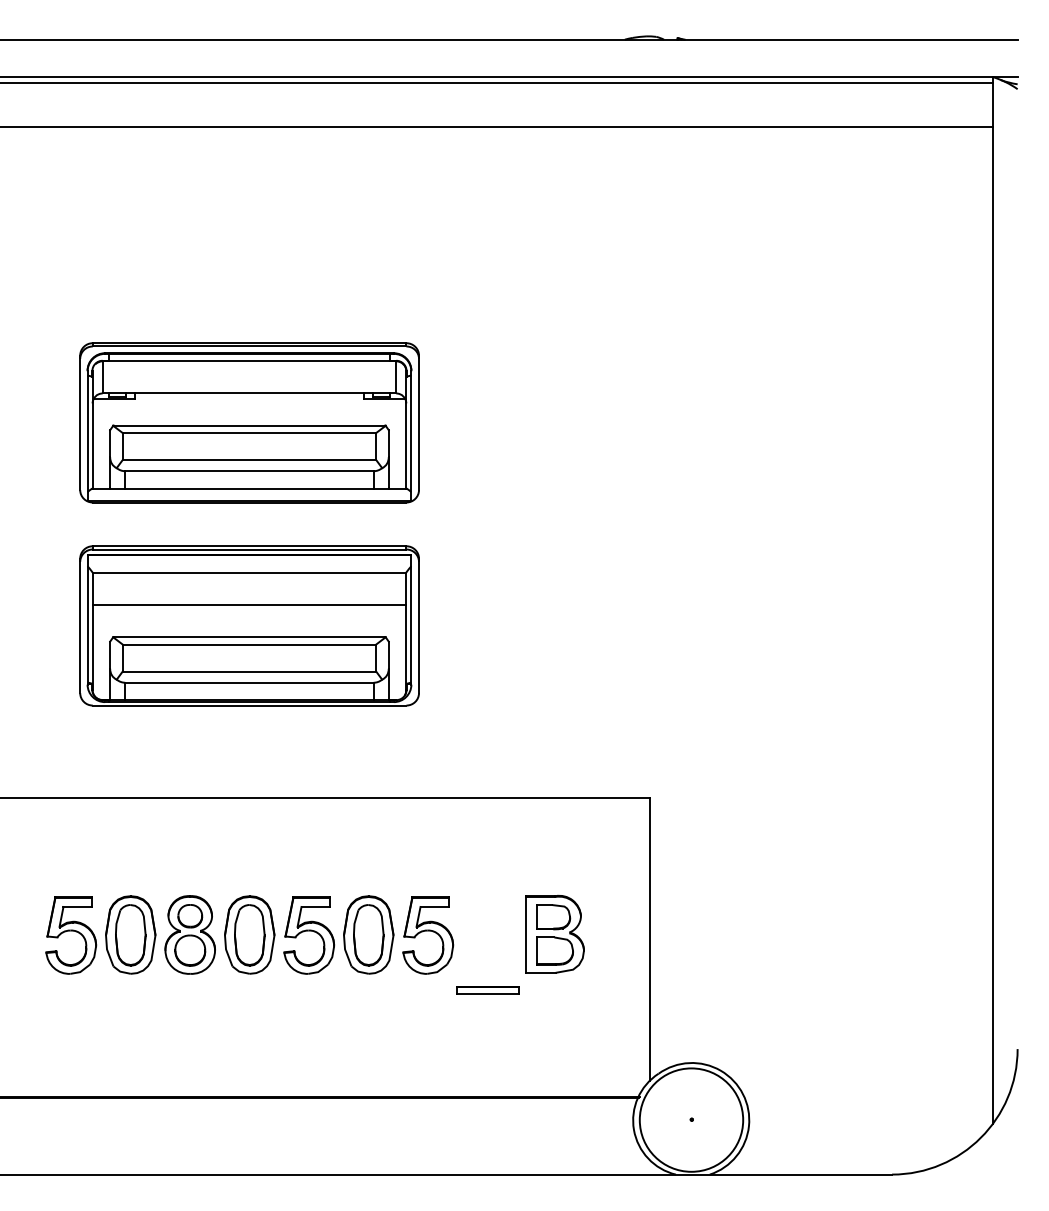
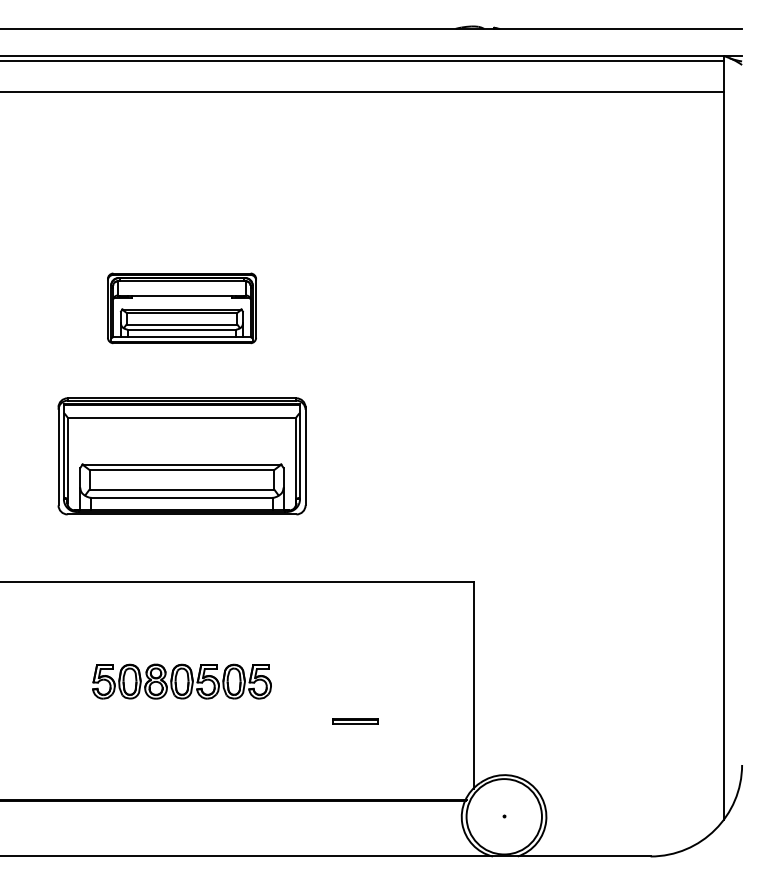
part: (248, 423) -> (181, 308), size x0.6
line: (248, 605) -> (181, 441), removed
part: (248, 934) -> (181, 681), size x0.6
part: (554, 934) -> (404, 681), removed

